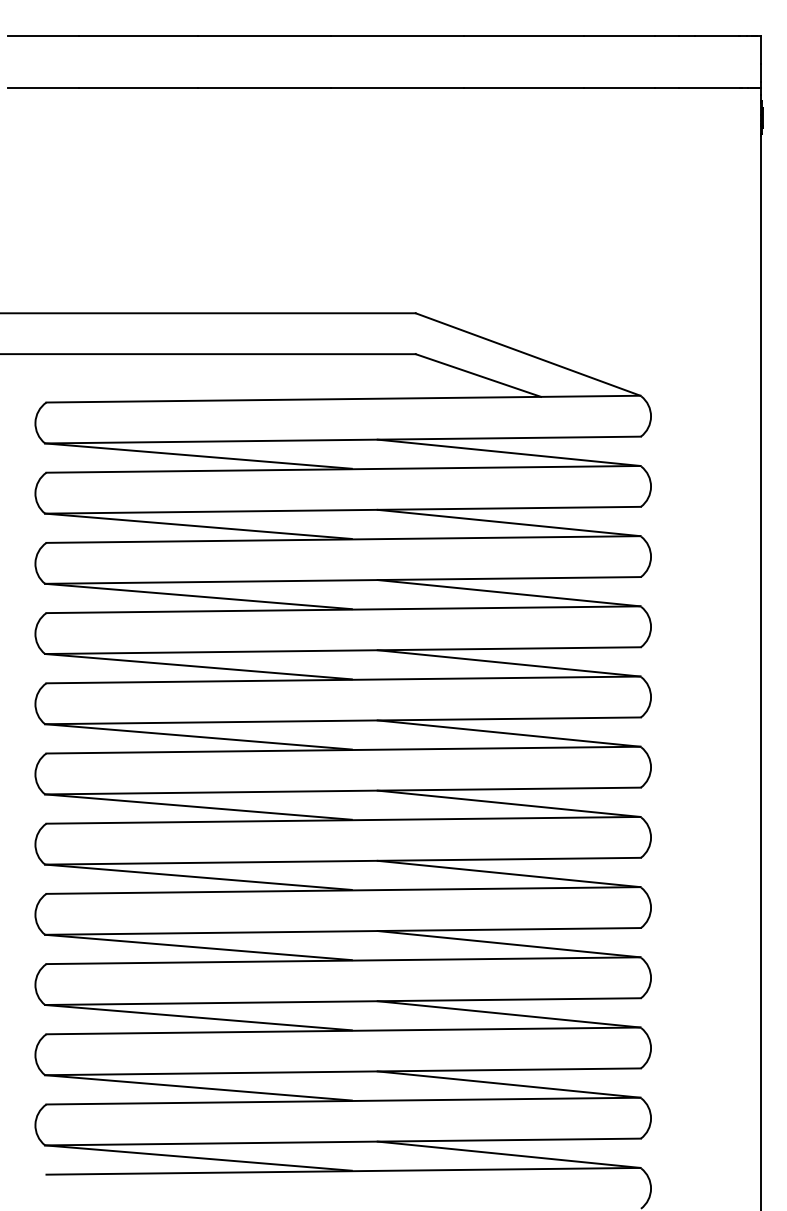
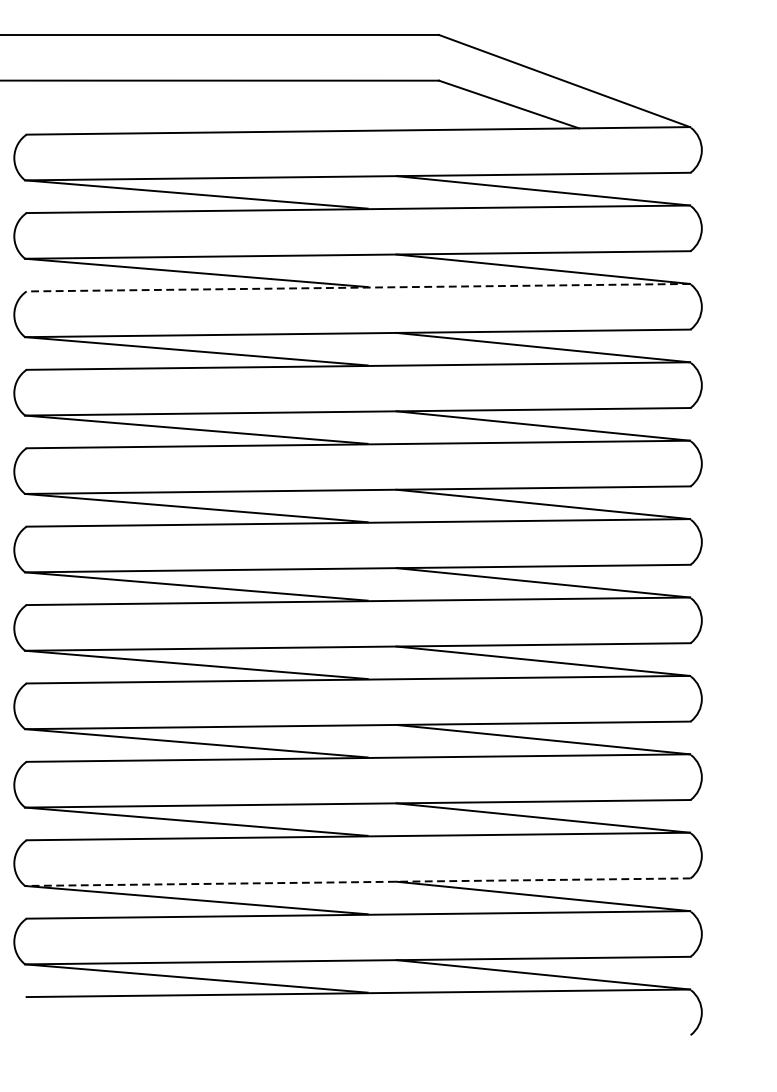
line: (342, 539) -> (357, 287), solid -> dashed
line: (343, 1071) -> (358, 881), solid -> dashed

